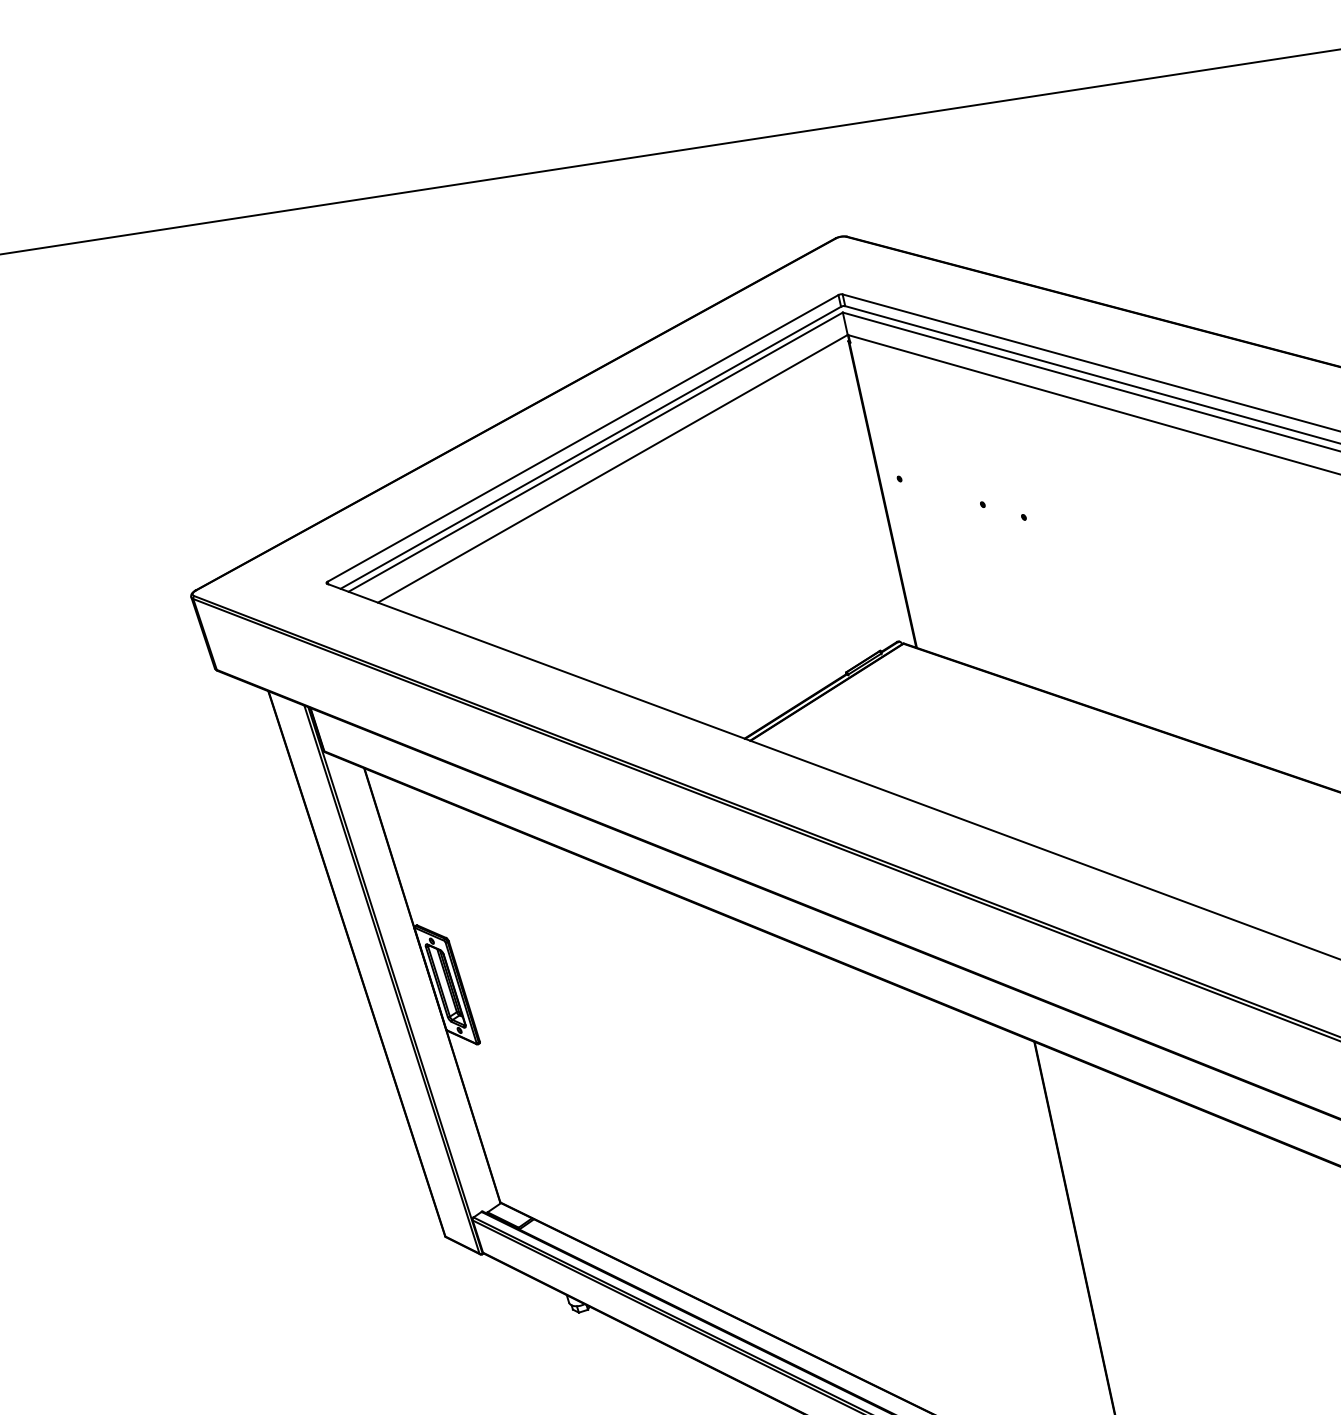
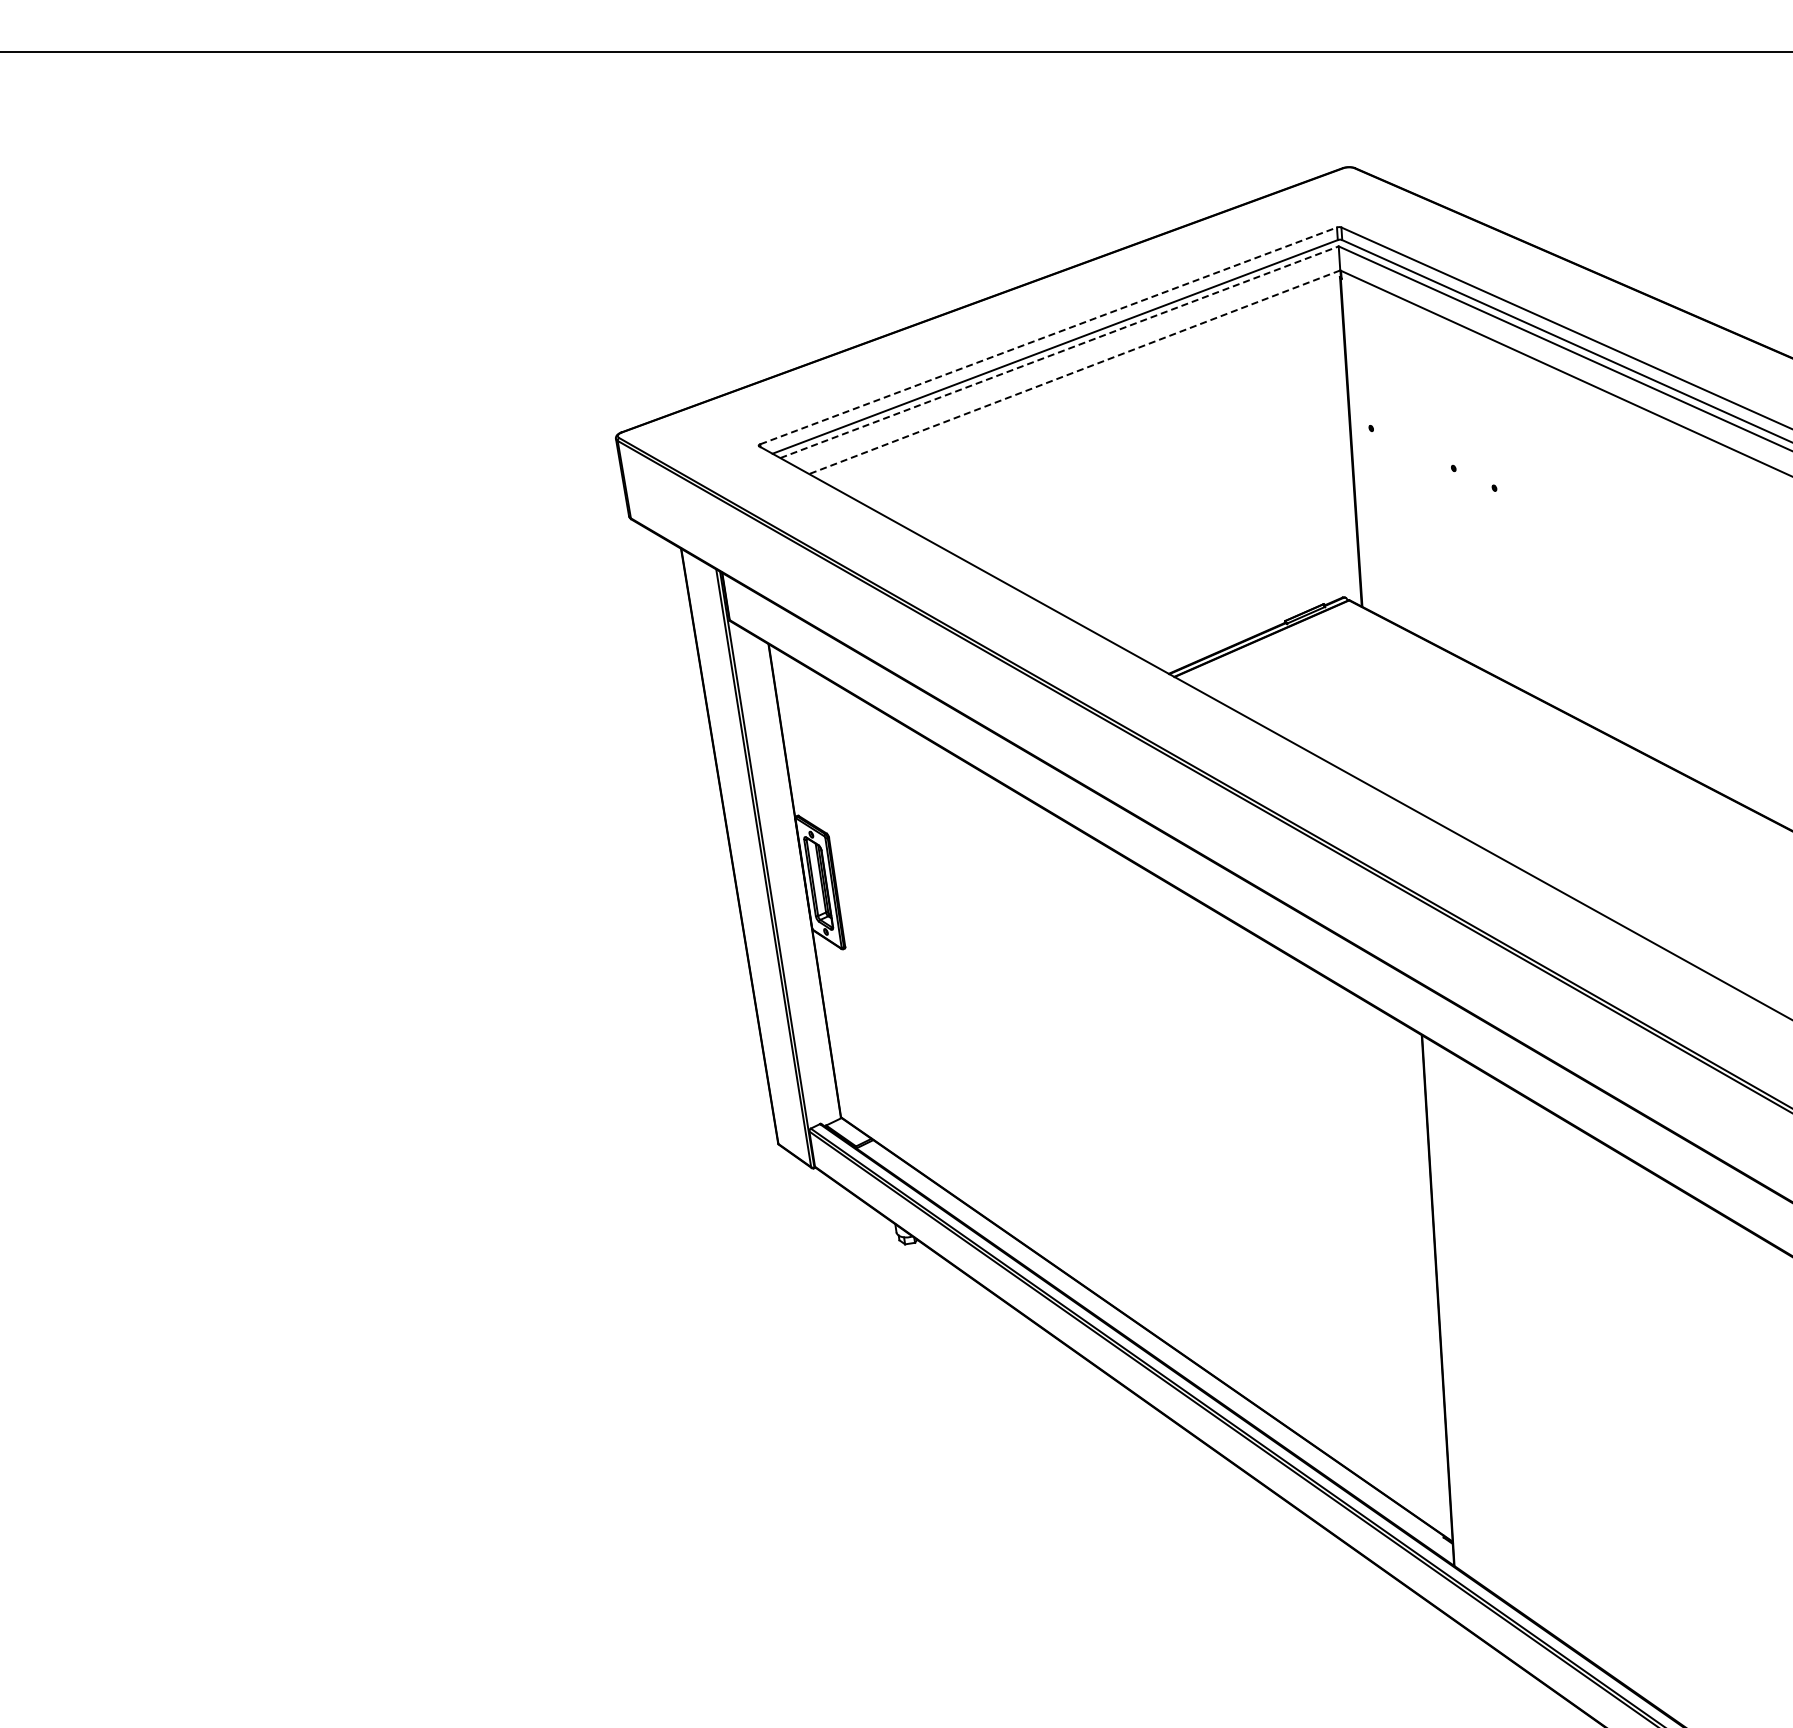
line: (583, 437) -> (1049, 335), solid -> dashed
line: (595, 452) -> (1059, 352), solid -> dashed
line: (612, 469) -> (1074, 372), solid -> dashed

